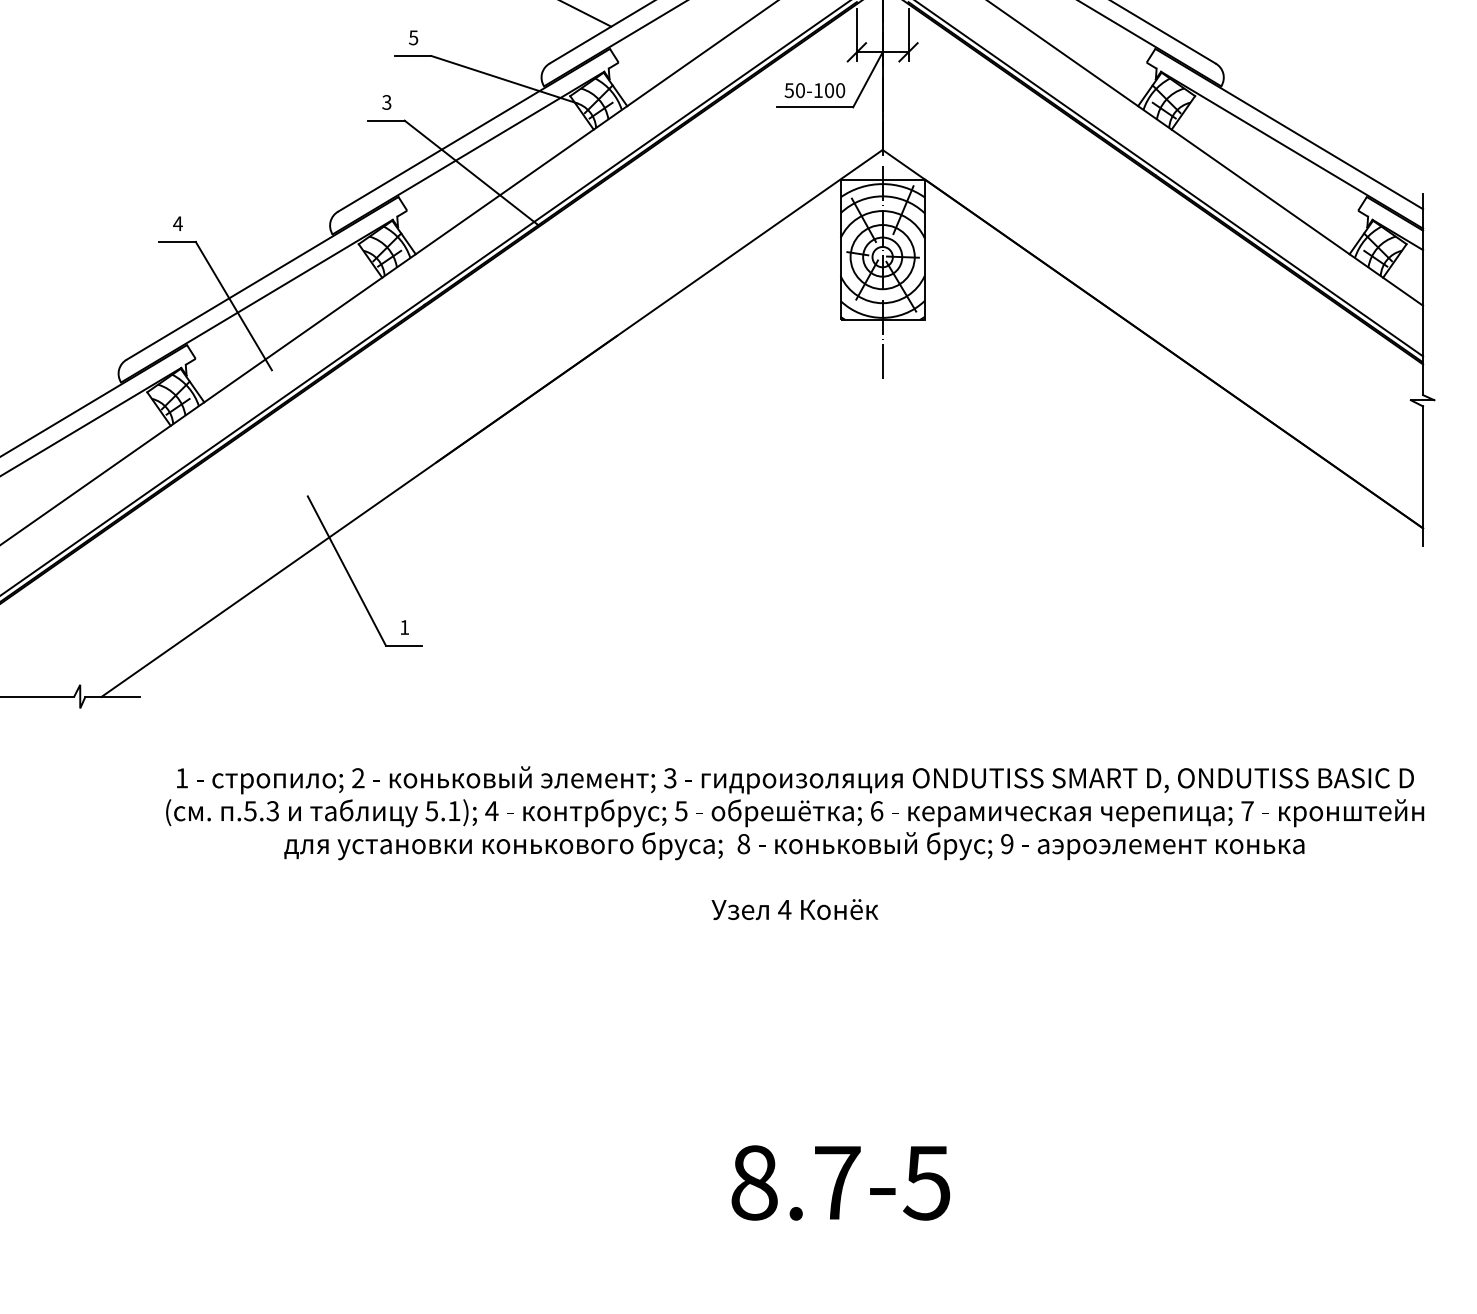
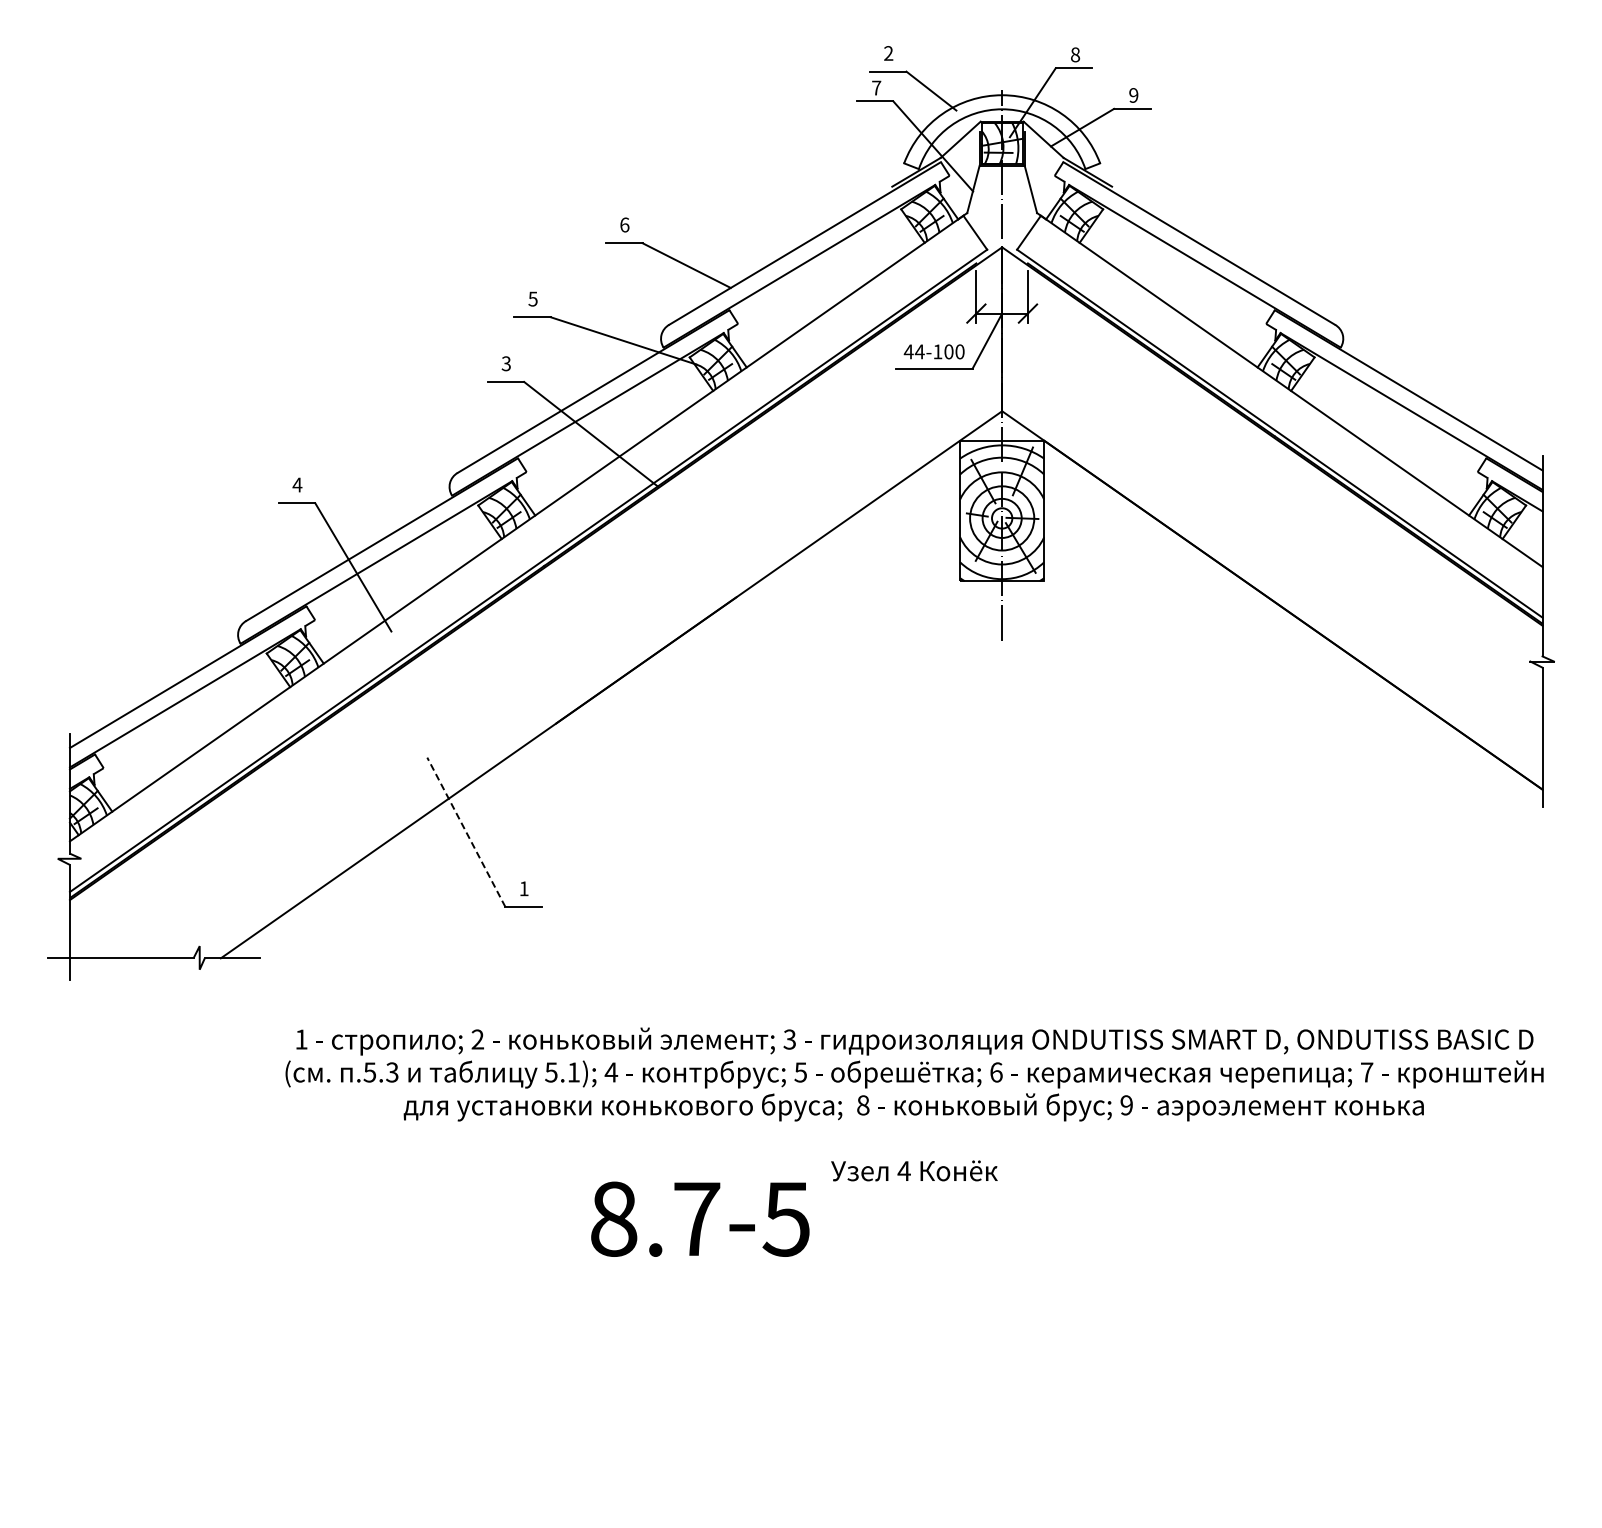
text: (794, 90) -> (913, 351), 50-100 -> 44-100
line: (347, 570) -> (466, 831), solid -> dashed
text: (841, 1182) -> (700, 1218), moved

